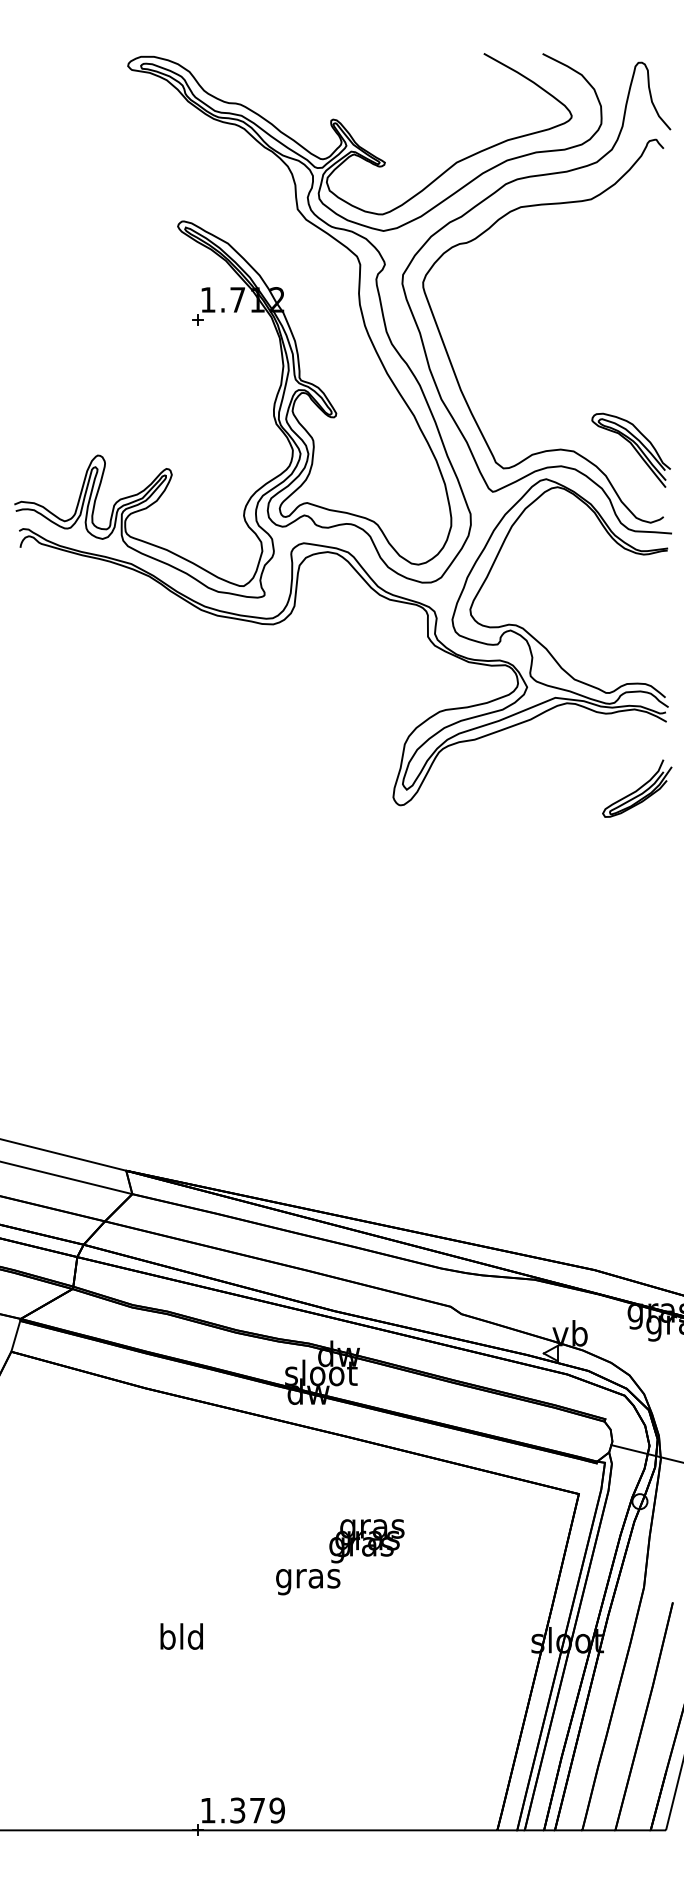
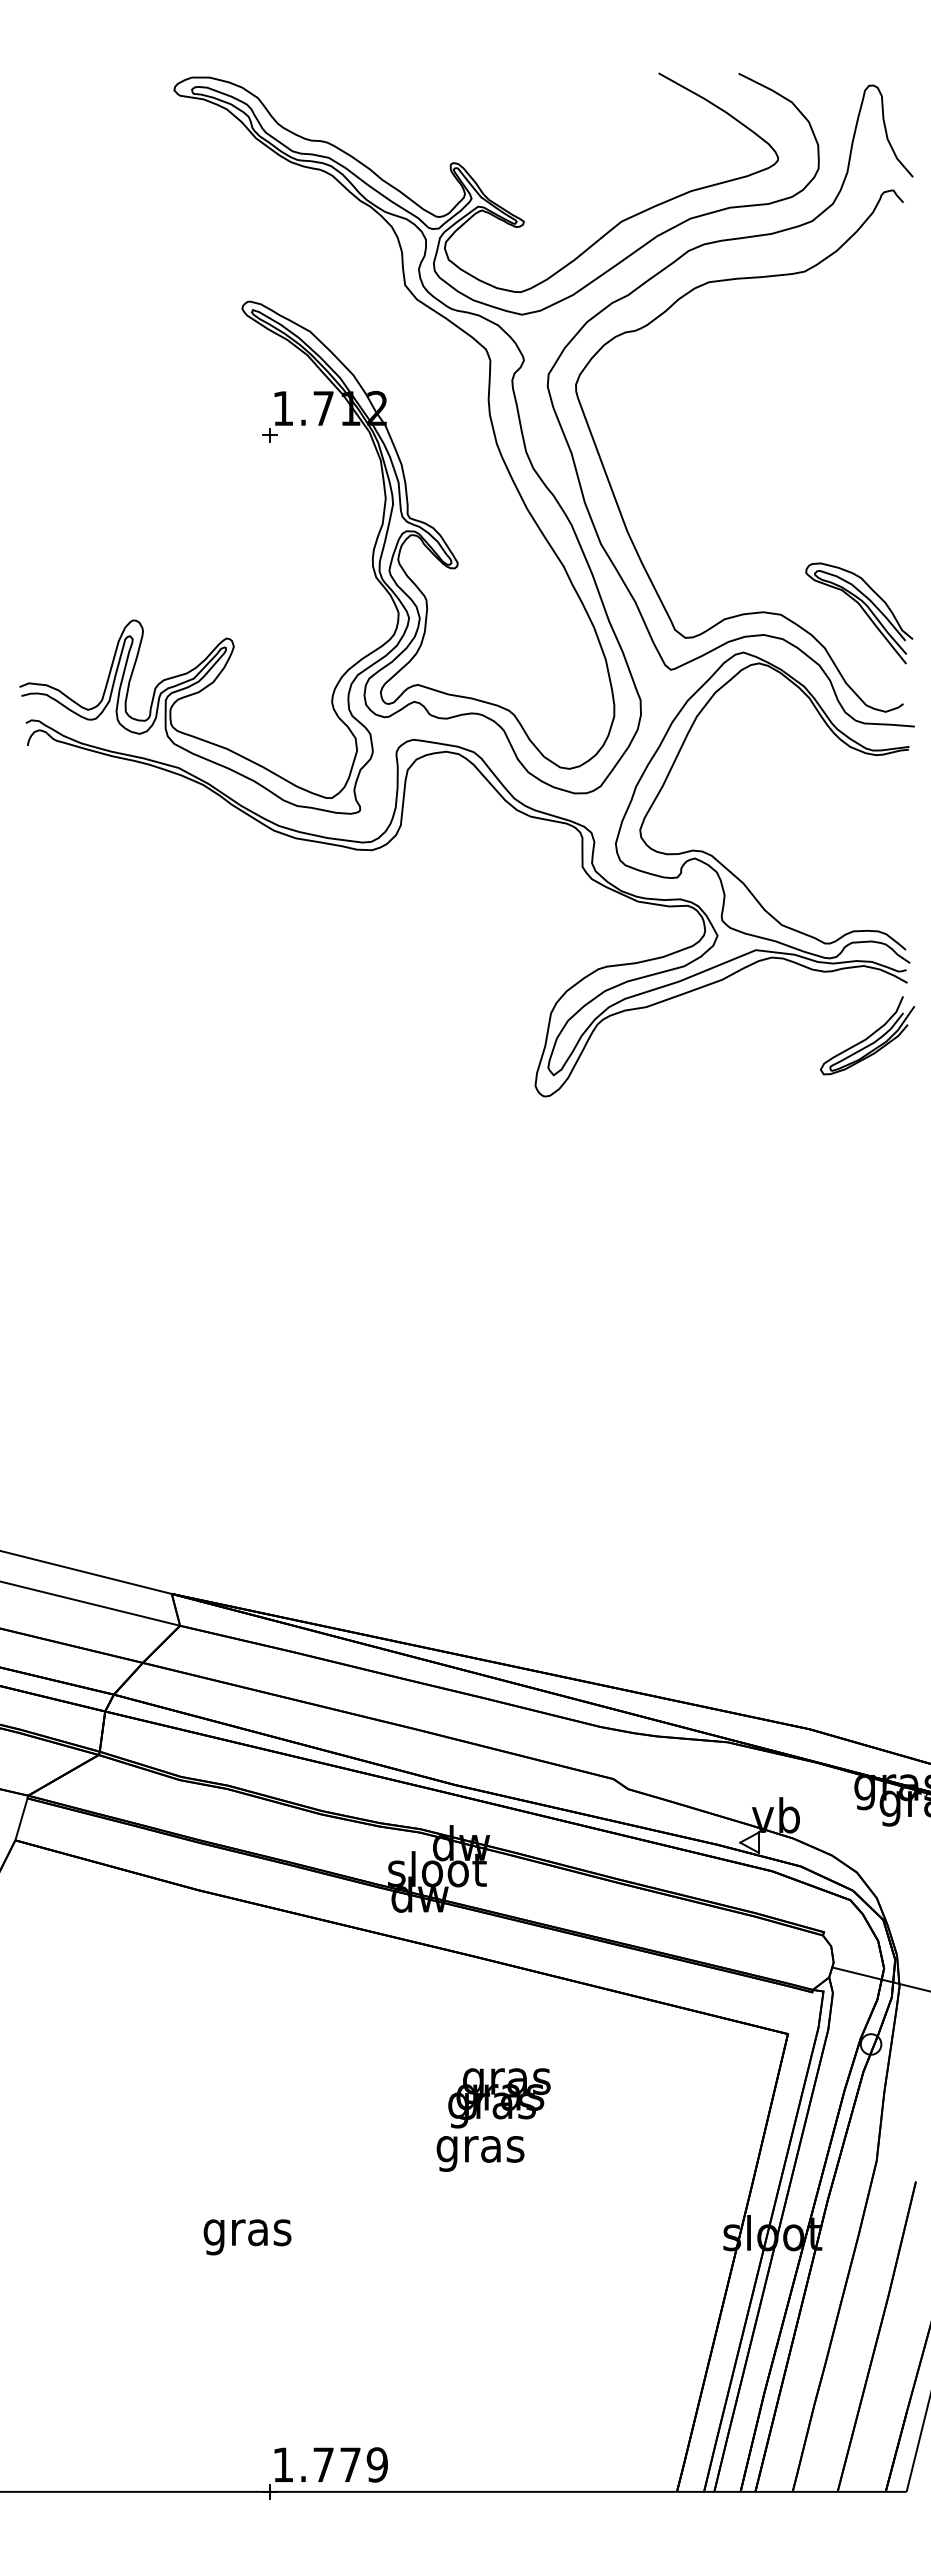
part: (637, 788) -> (867, 1035), moved
text: (308, 1581) -> (480, 2153), moved
text: (181, 1639) -> (247, 2232), bld -> gras
text: (237, 1810) -> (323, 2464), 1.379 -> 1.779

